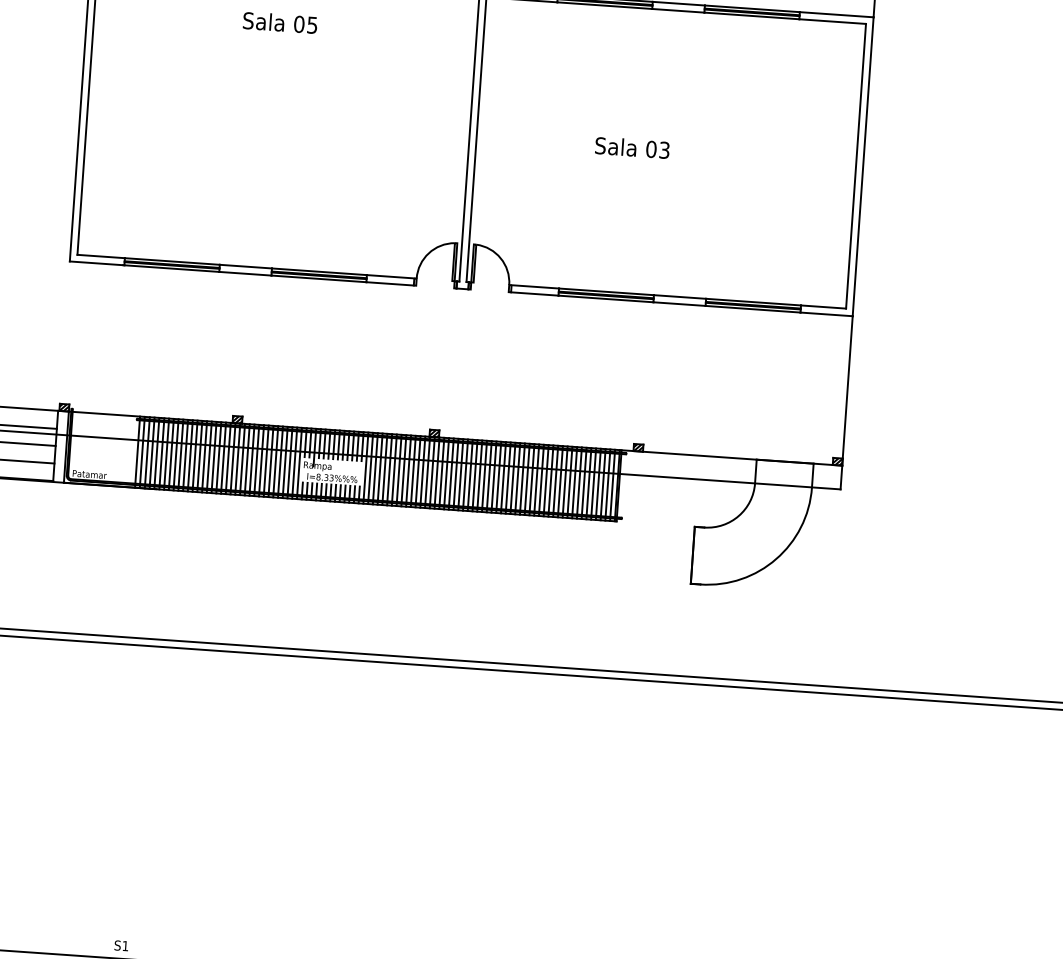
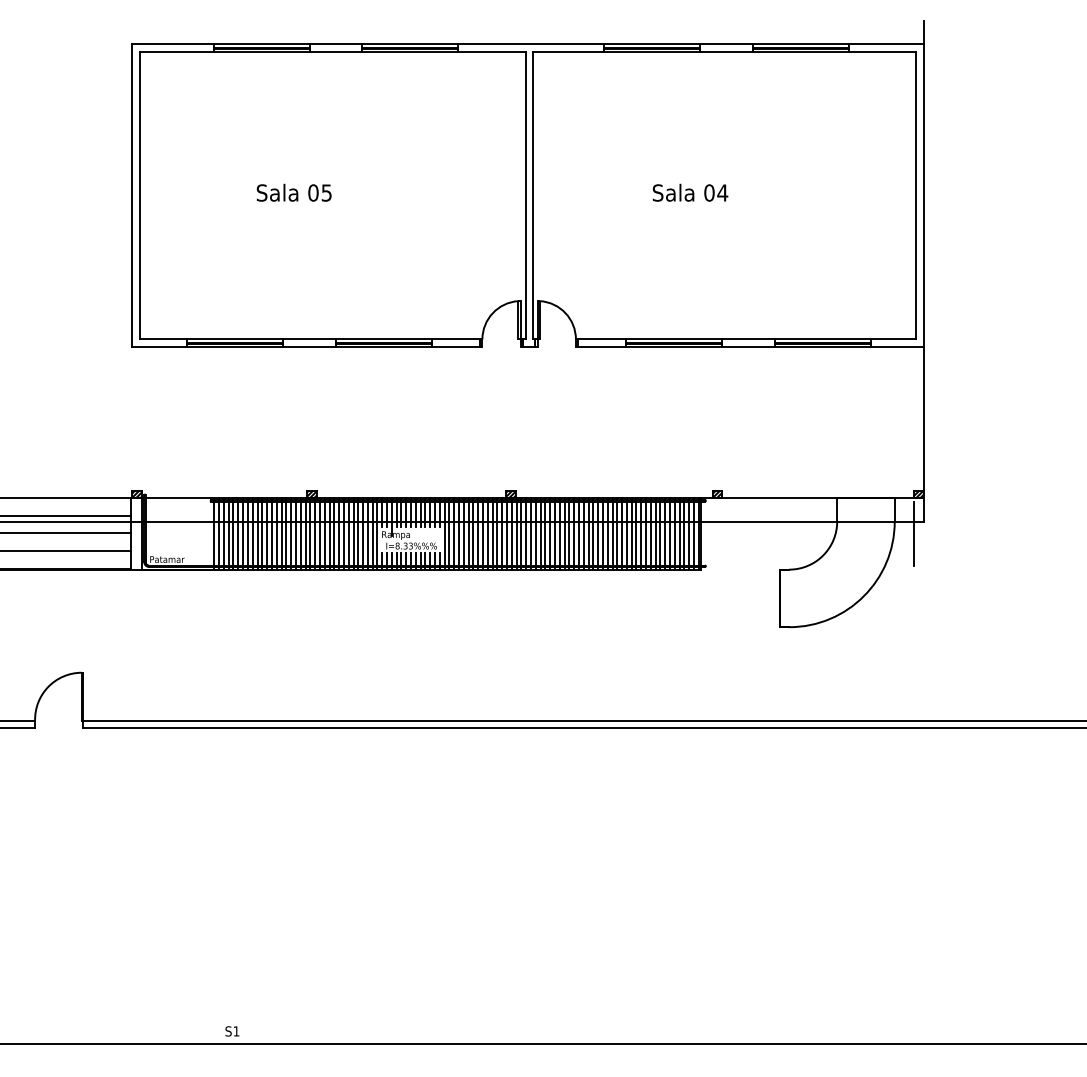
text: (279, 22) -> (293, 192), moved
text: (664, 149) -> (722, 192), 03 -> 04
line: (830, 500) -> (914, 533), added

